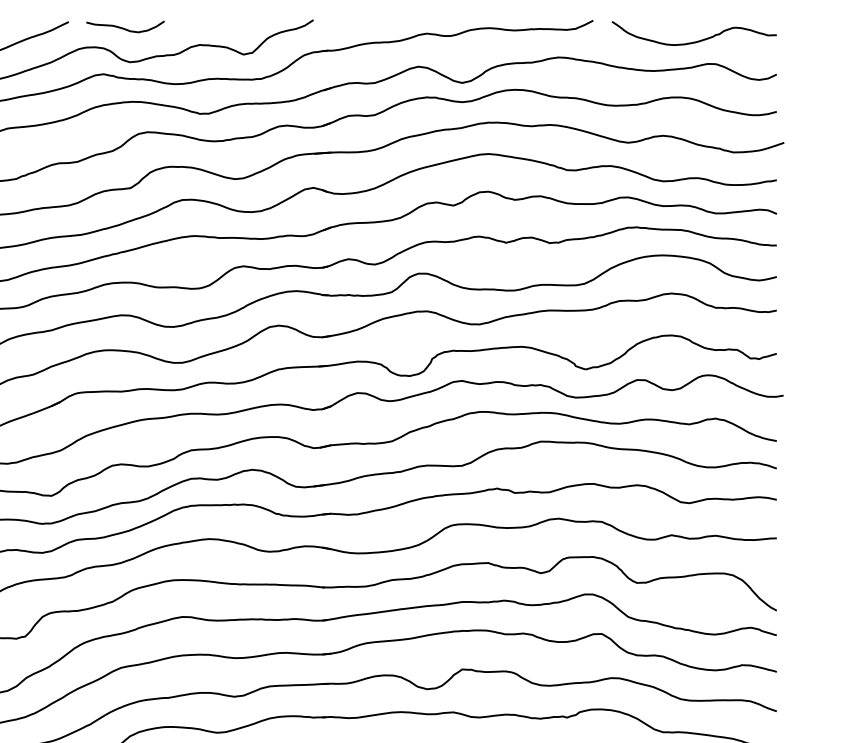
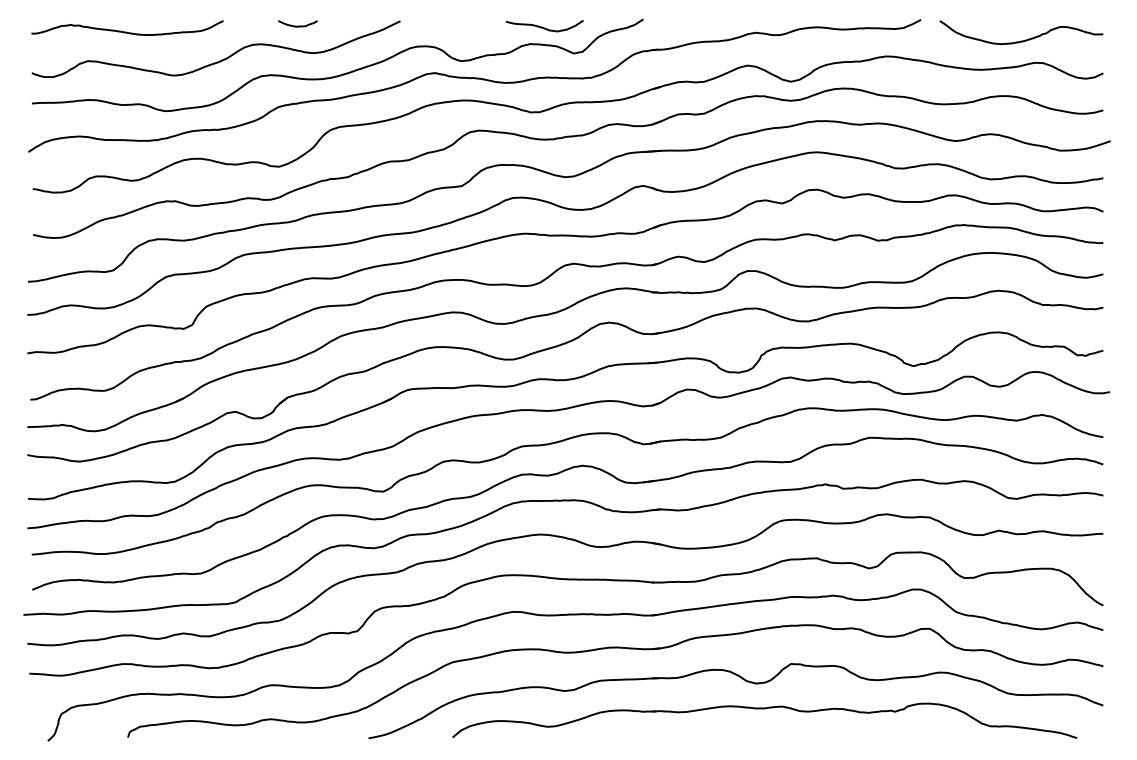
curve: (125, 28) -> (544, 27), moved

